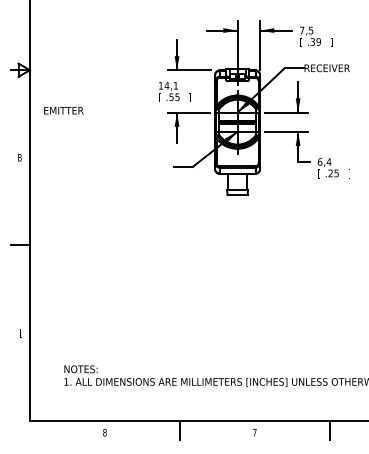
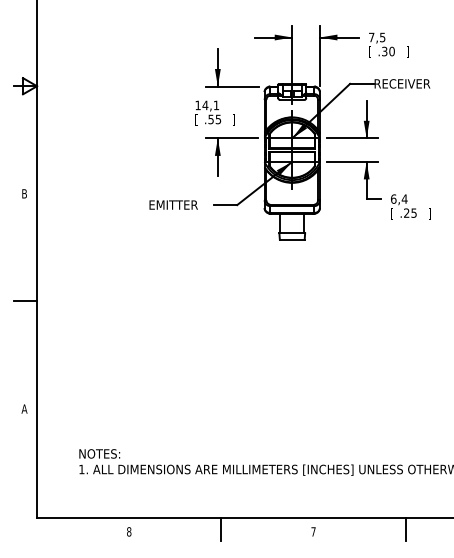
text: (318, 41) -> (391, 51), .39 -> .30
text: (63, 110) -> (173, 204), moved
text: (19, 333) -> (24, 409), [ -> A

